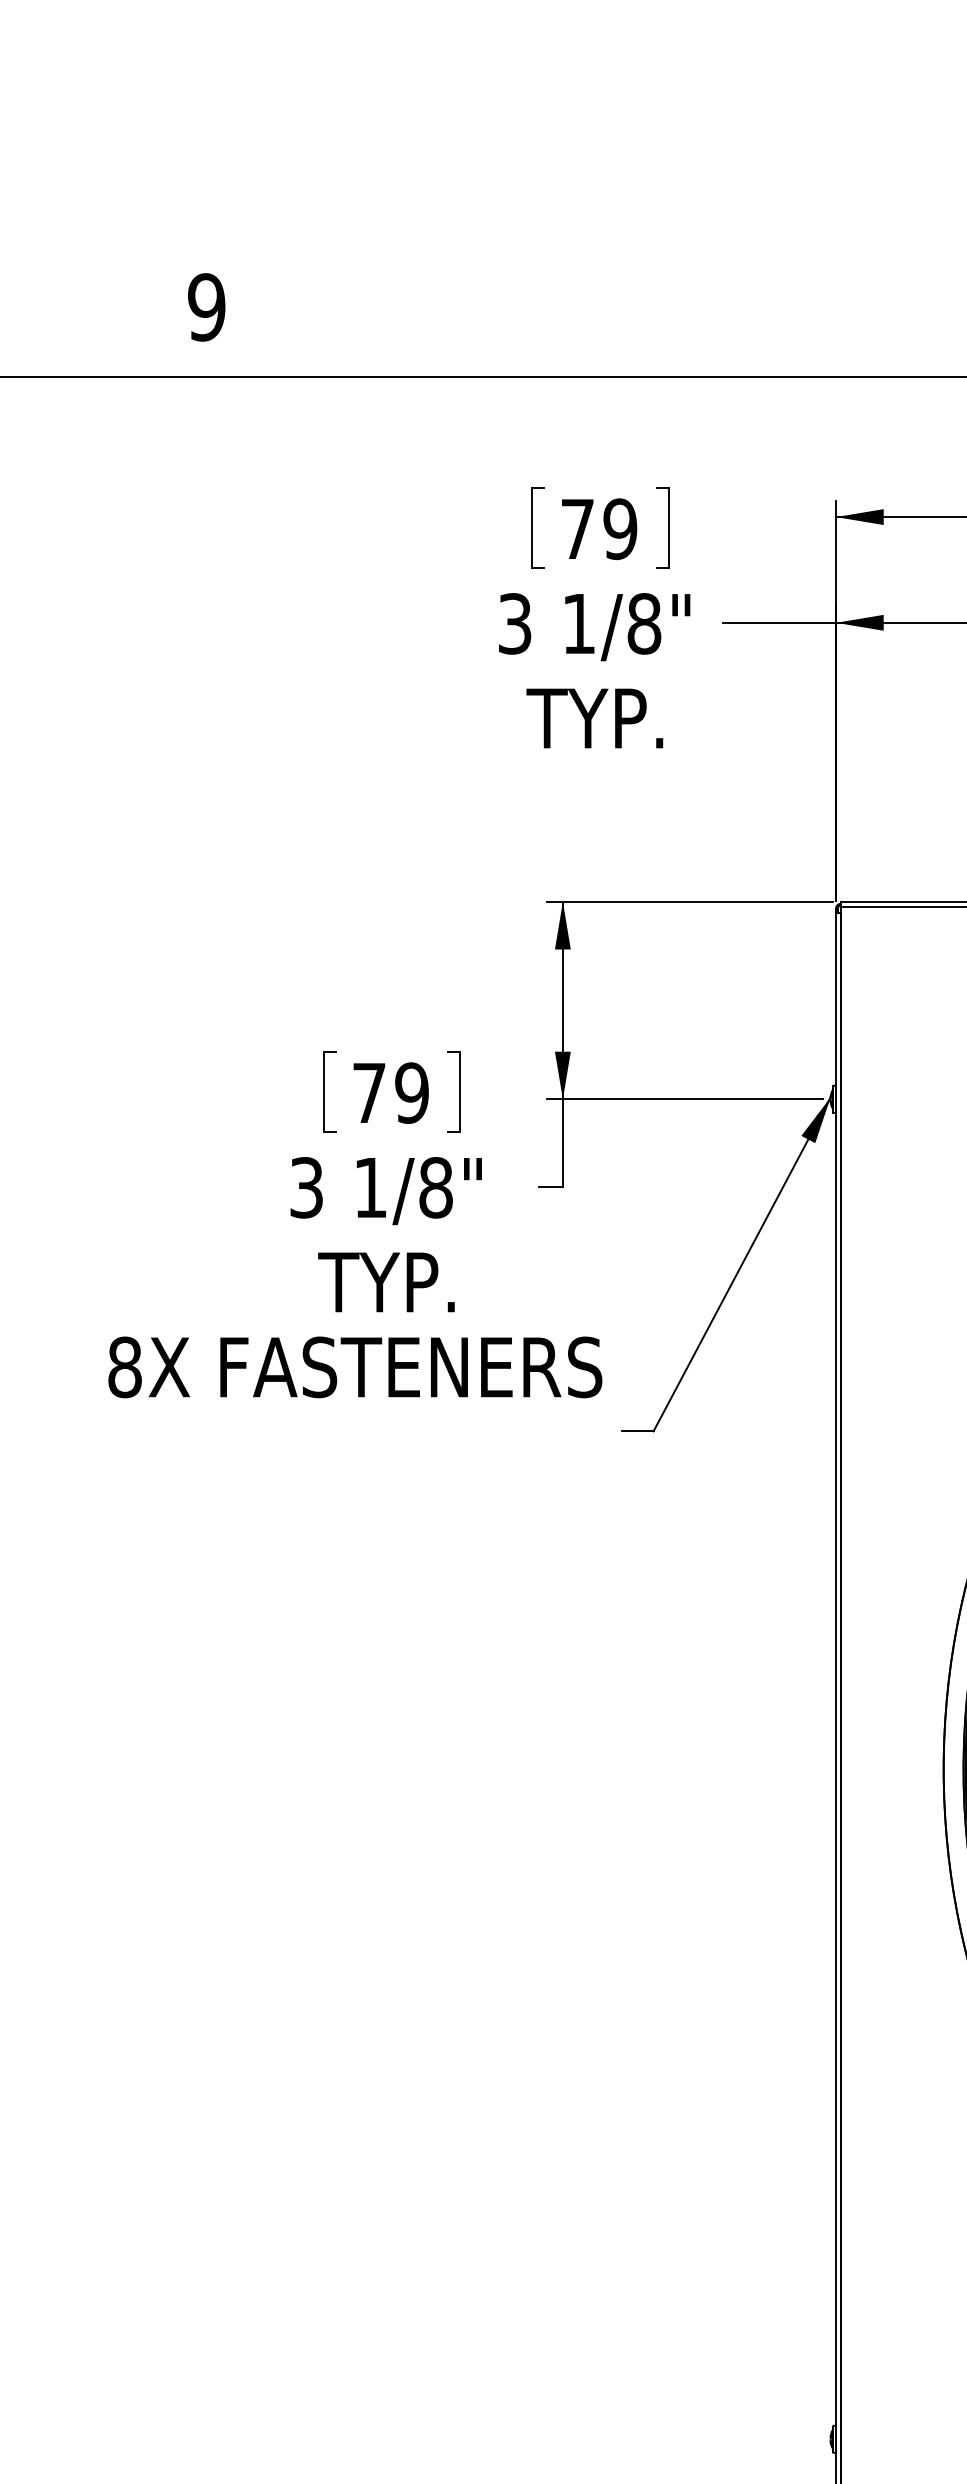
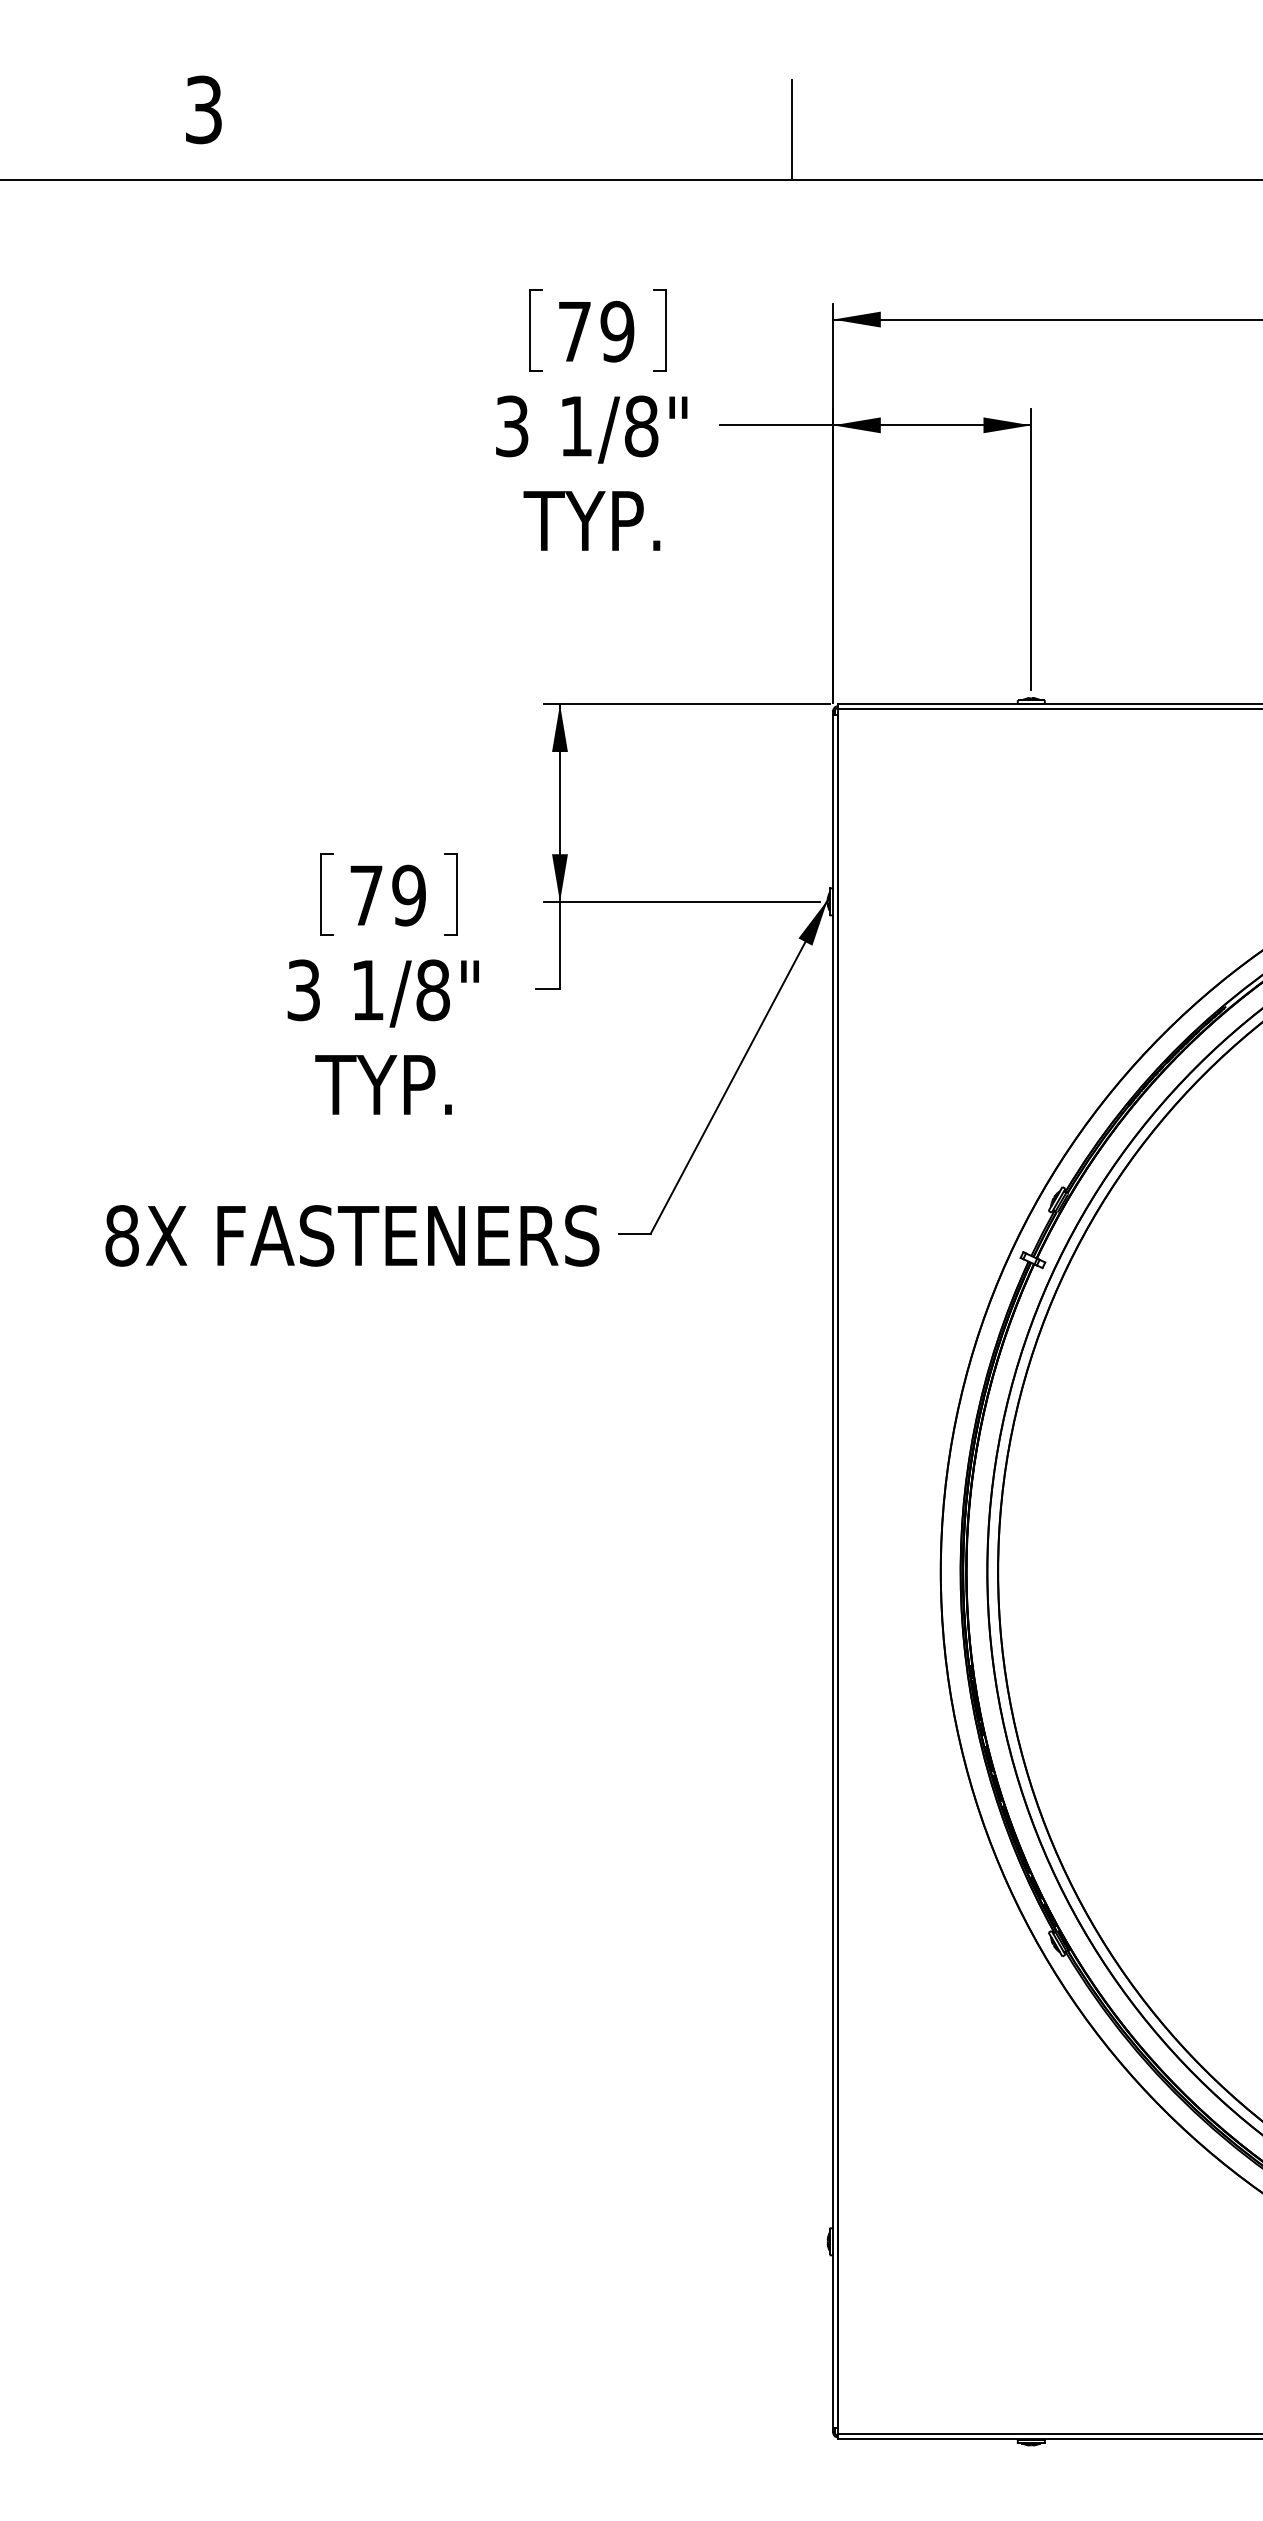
text: (206, 306) -> (203, 109), 9 -> 3
line: (794, 326) -> (791, 129), added
text: (355, 1366) -> (352, 1235), moved

